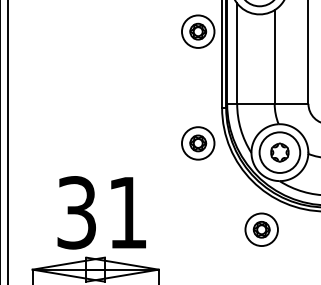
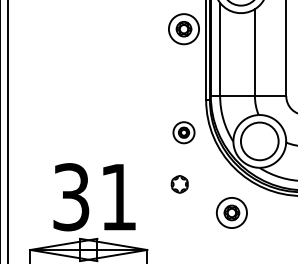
part: (197, 143) -> (183, 132), size x0.7
part: (279, 152) -> (179, 184), moved
part: (261, 229) -> (231, 212), moved

